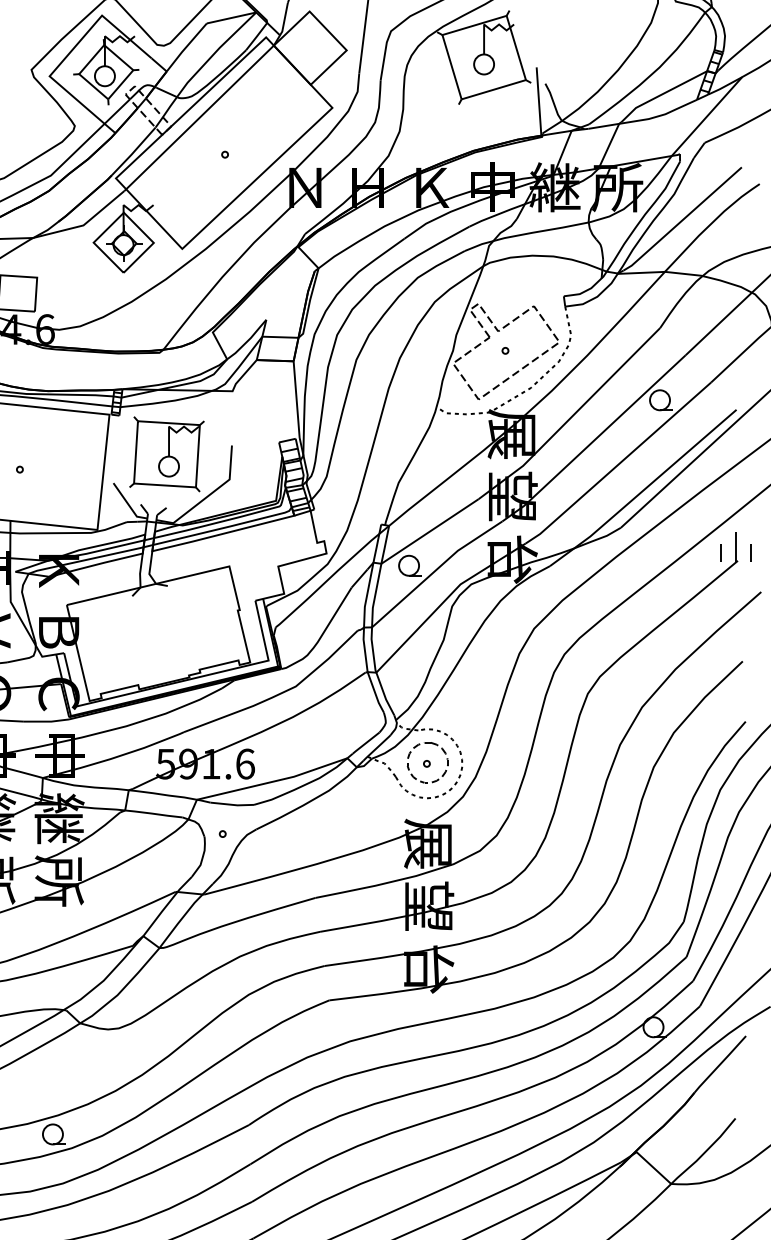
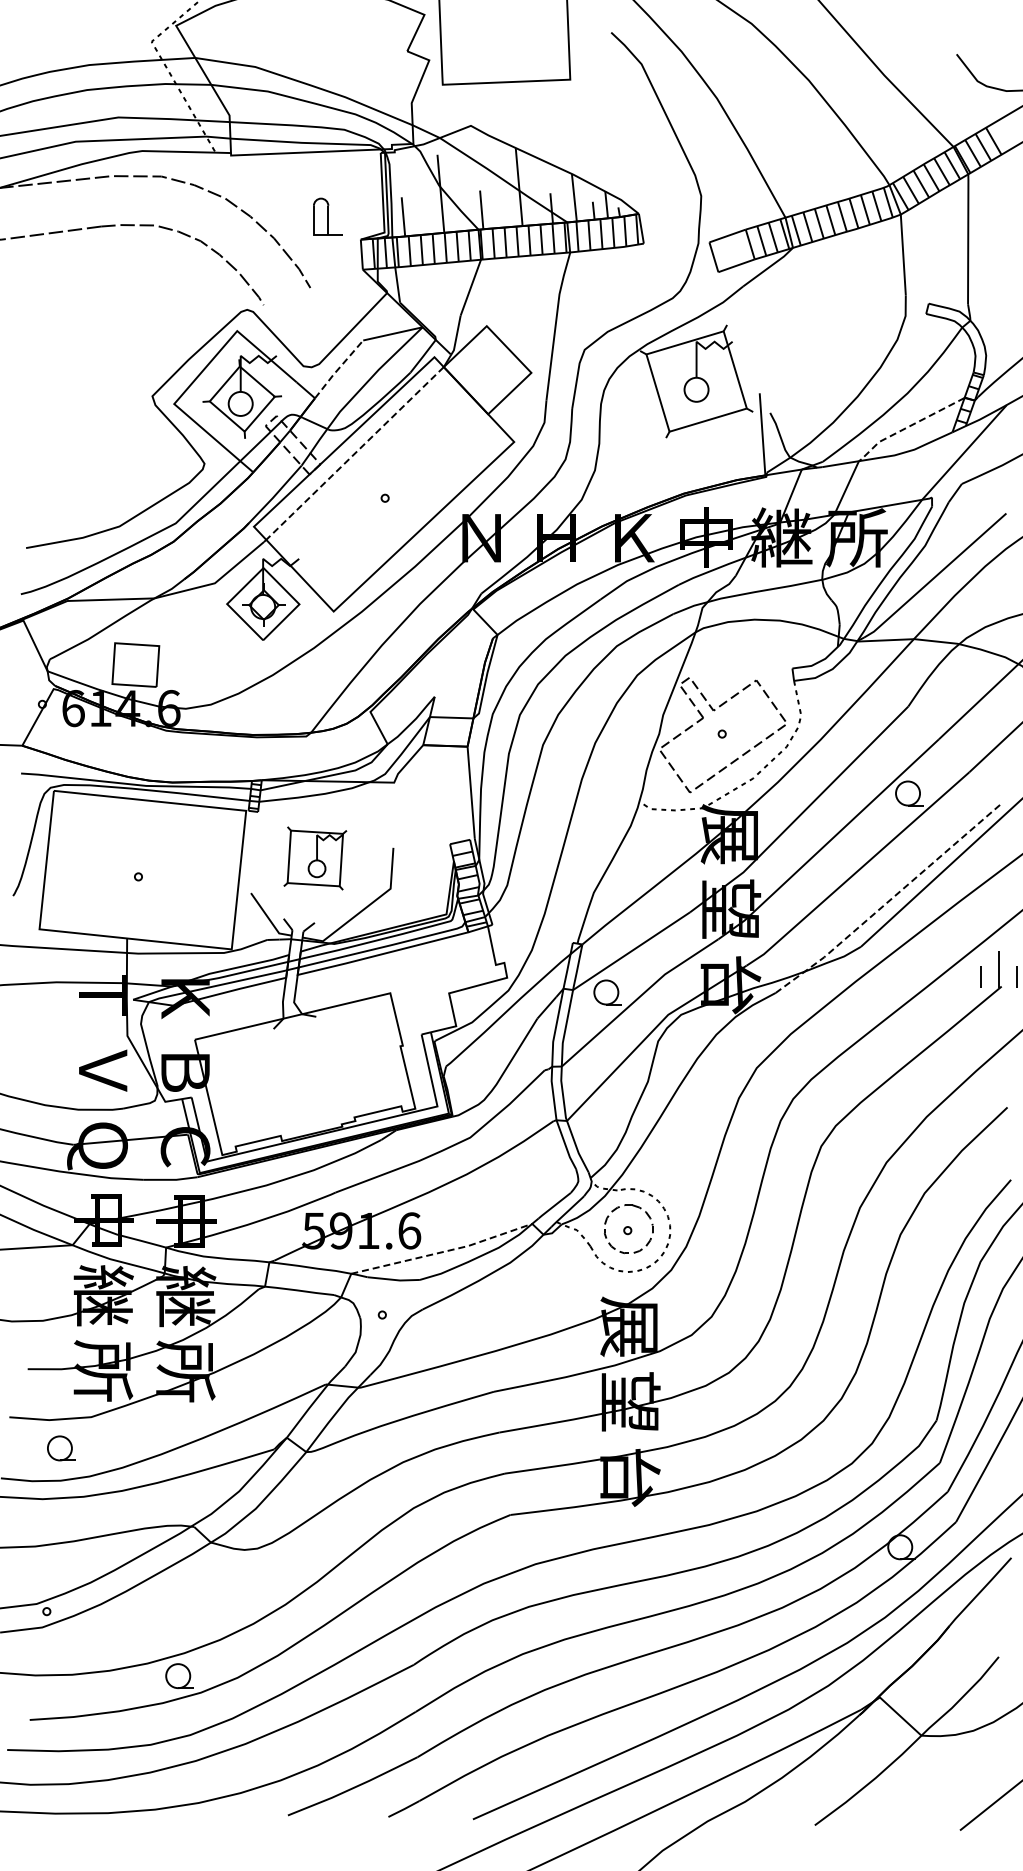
line: (186, 47) -> (338, 369), solid -> dashed
line: (661, 95) -> (909, 426), solid -> dashed
line: (200, 117) -> (355, 453), solid -> dashed
part: (167, 454) -> (315, 858), size x0.7
line: (642, 490) -> (887, 902), solid -> dashed
line: (273, 782) -> (443, 1252), solid -> dashed

